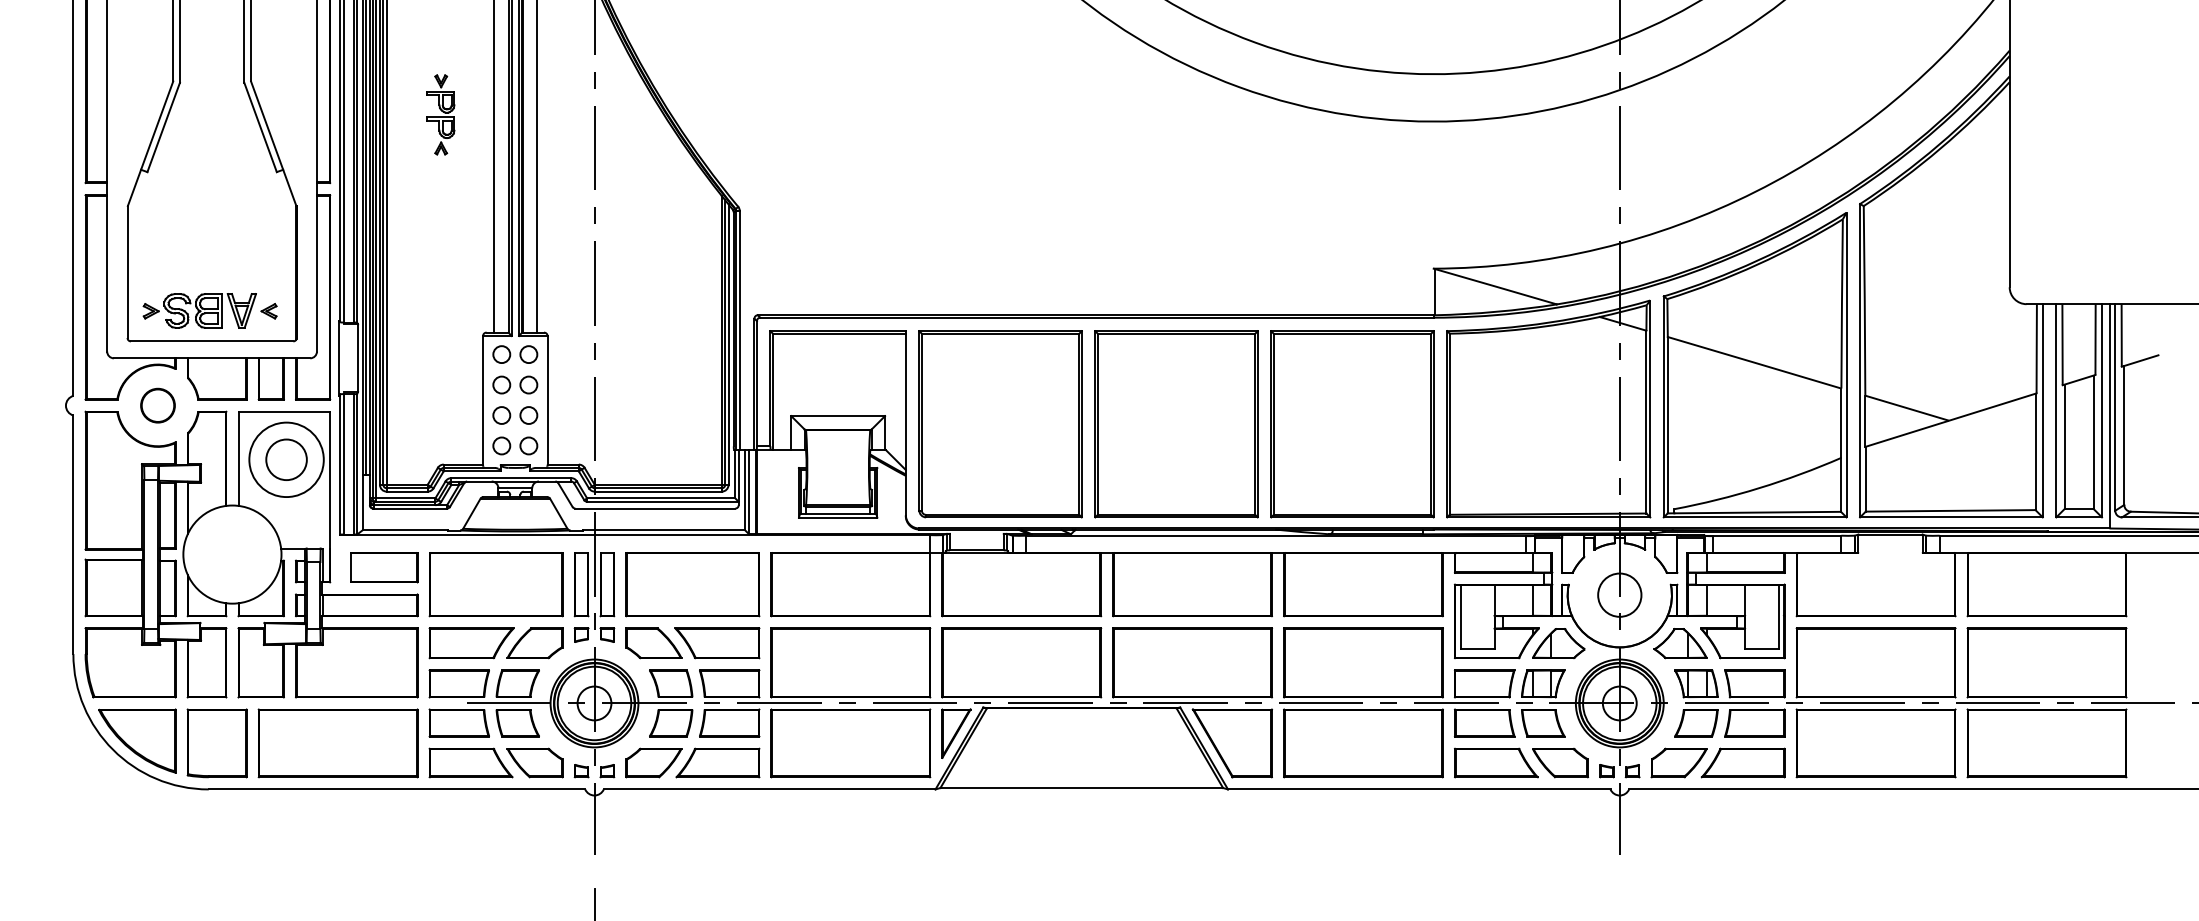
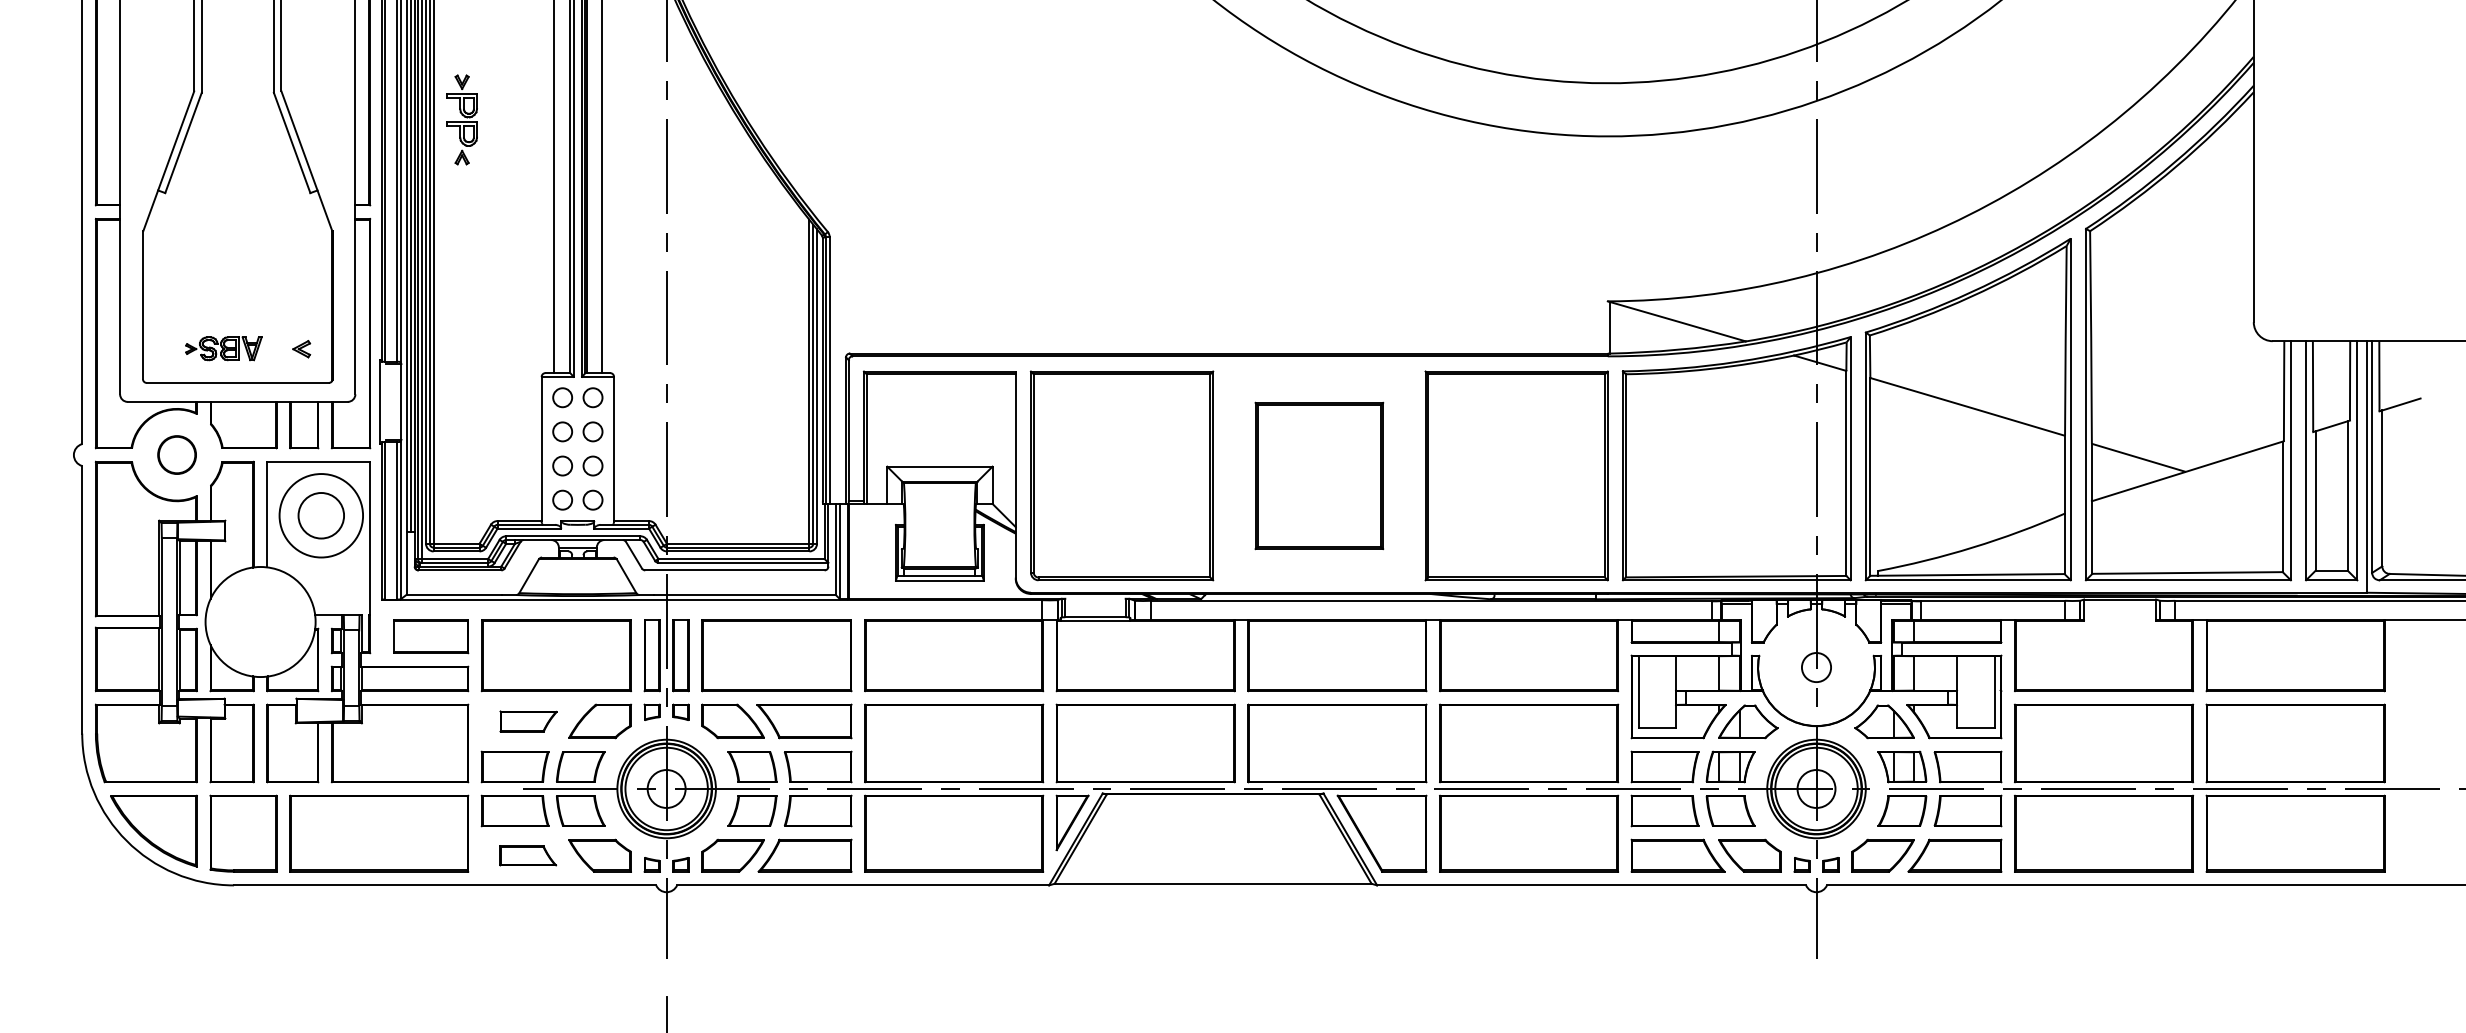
part: (440, 114) -> (461, 119), moved
part: (199, 310) -> (223, 348), size x0.6
part: (1176, 424) -> (1319, 476), size x0.7
circle: (1619, 594) -> (1816, 666), size x0.6
part: (471, 643) -> (528, 721), size x0.6
part: (470, 762) -> (527, 855), size x0.6

